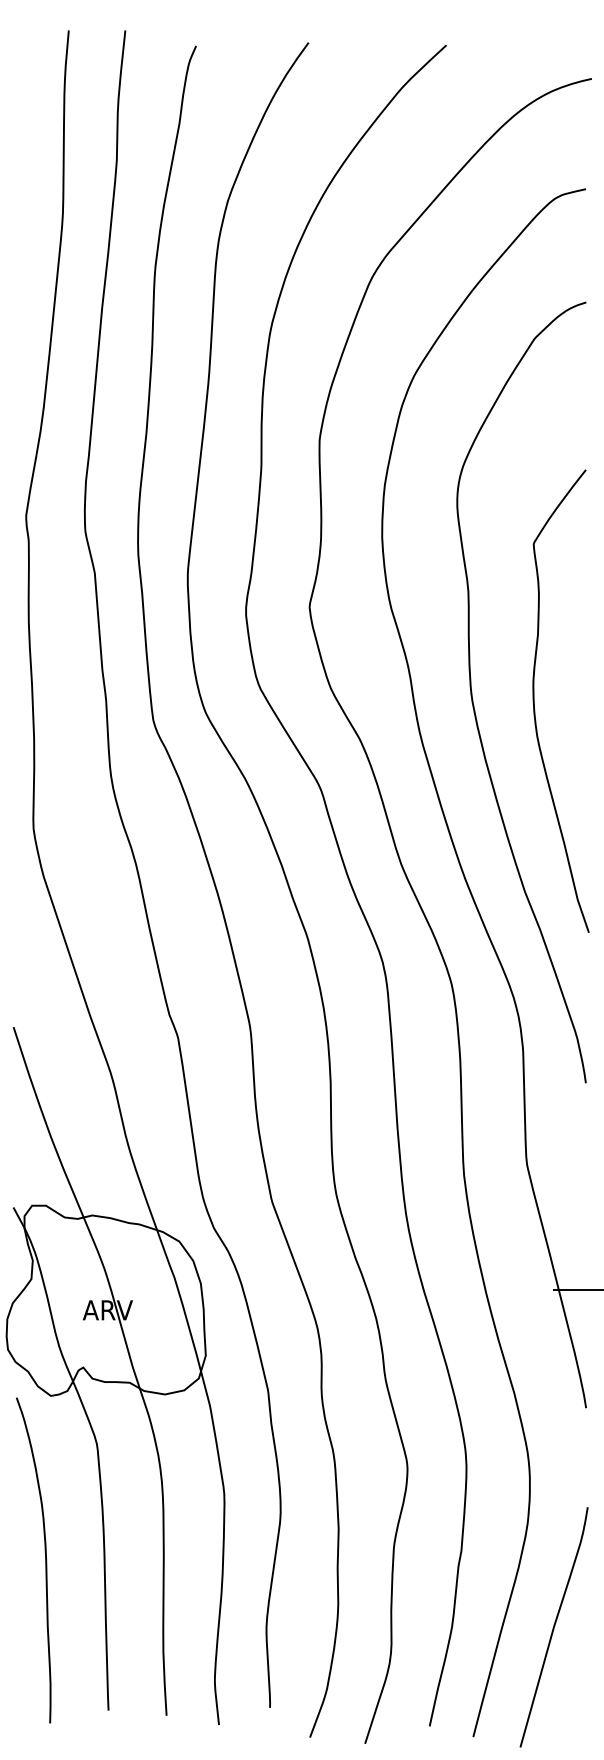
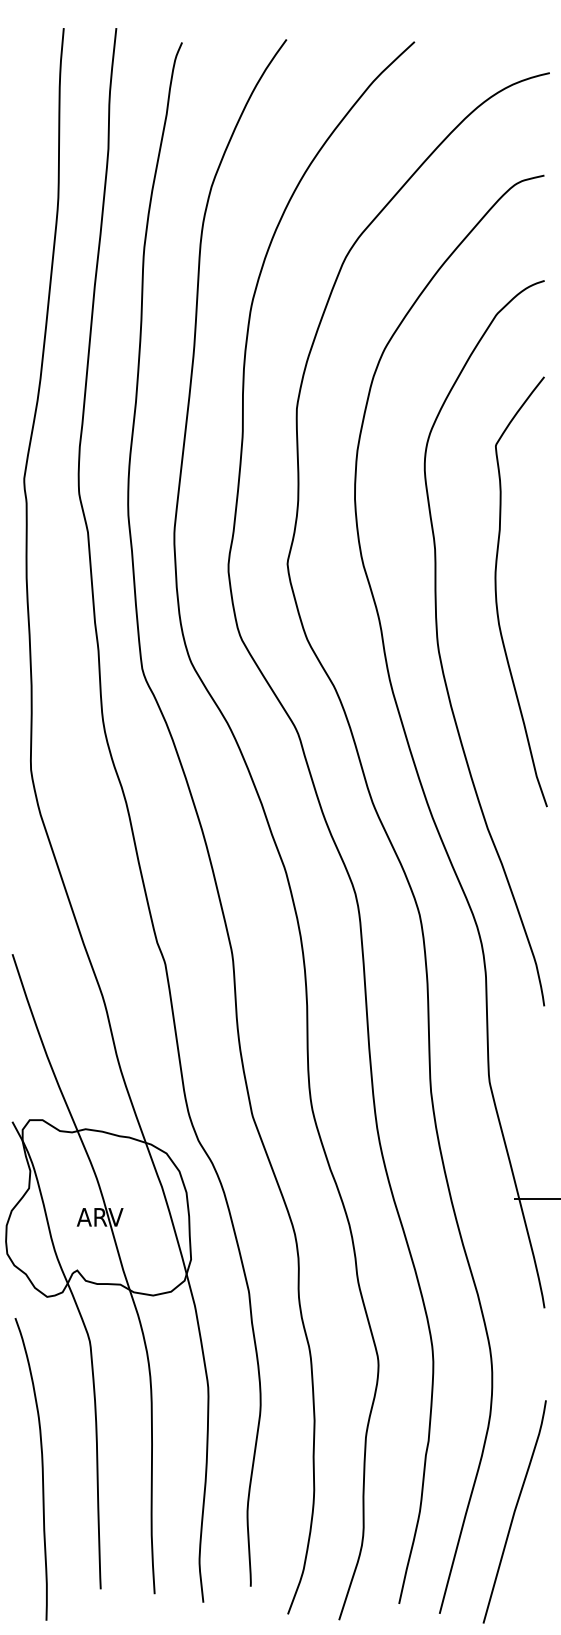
curve: (534, 700) -> (496, 591), moved
curve: (45, 1560) -> (42, 1469), moved

